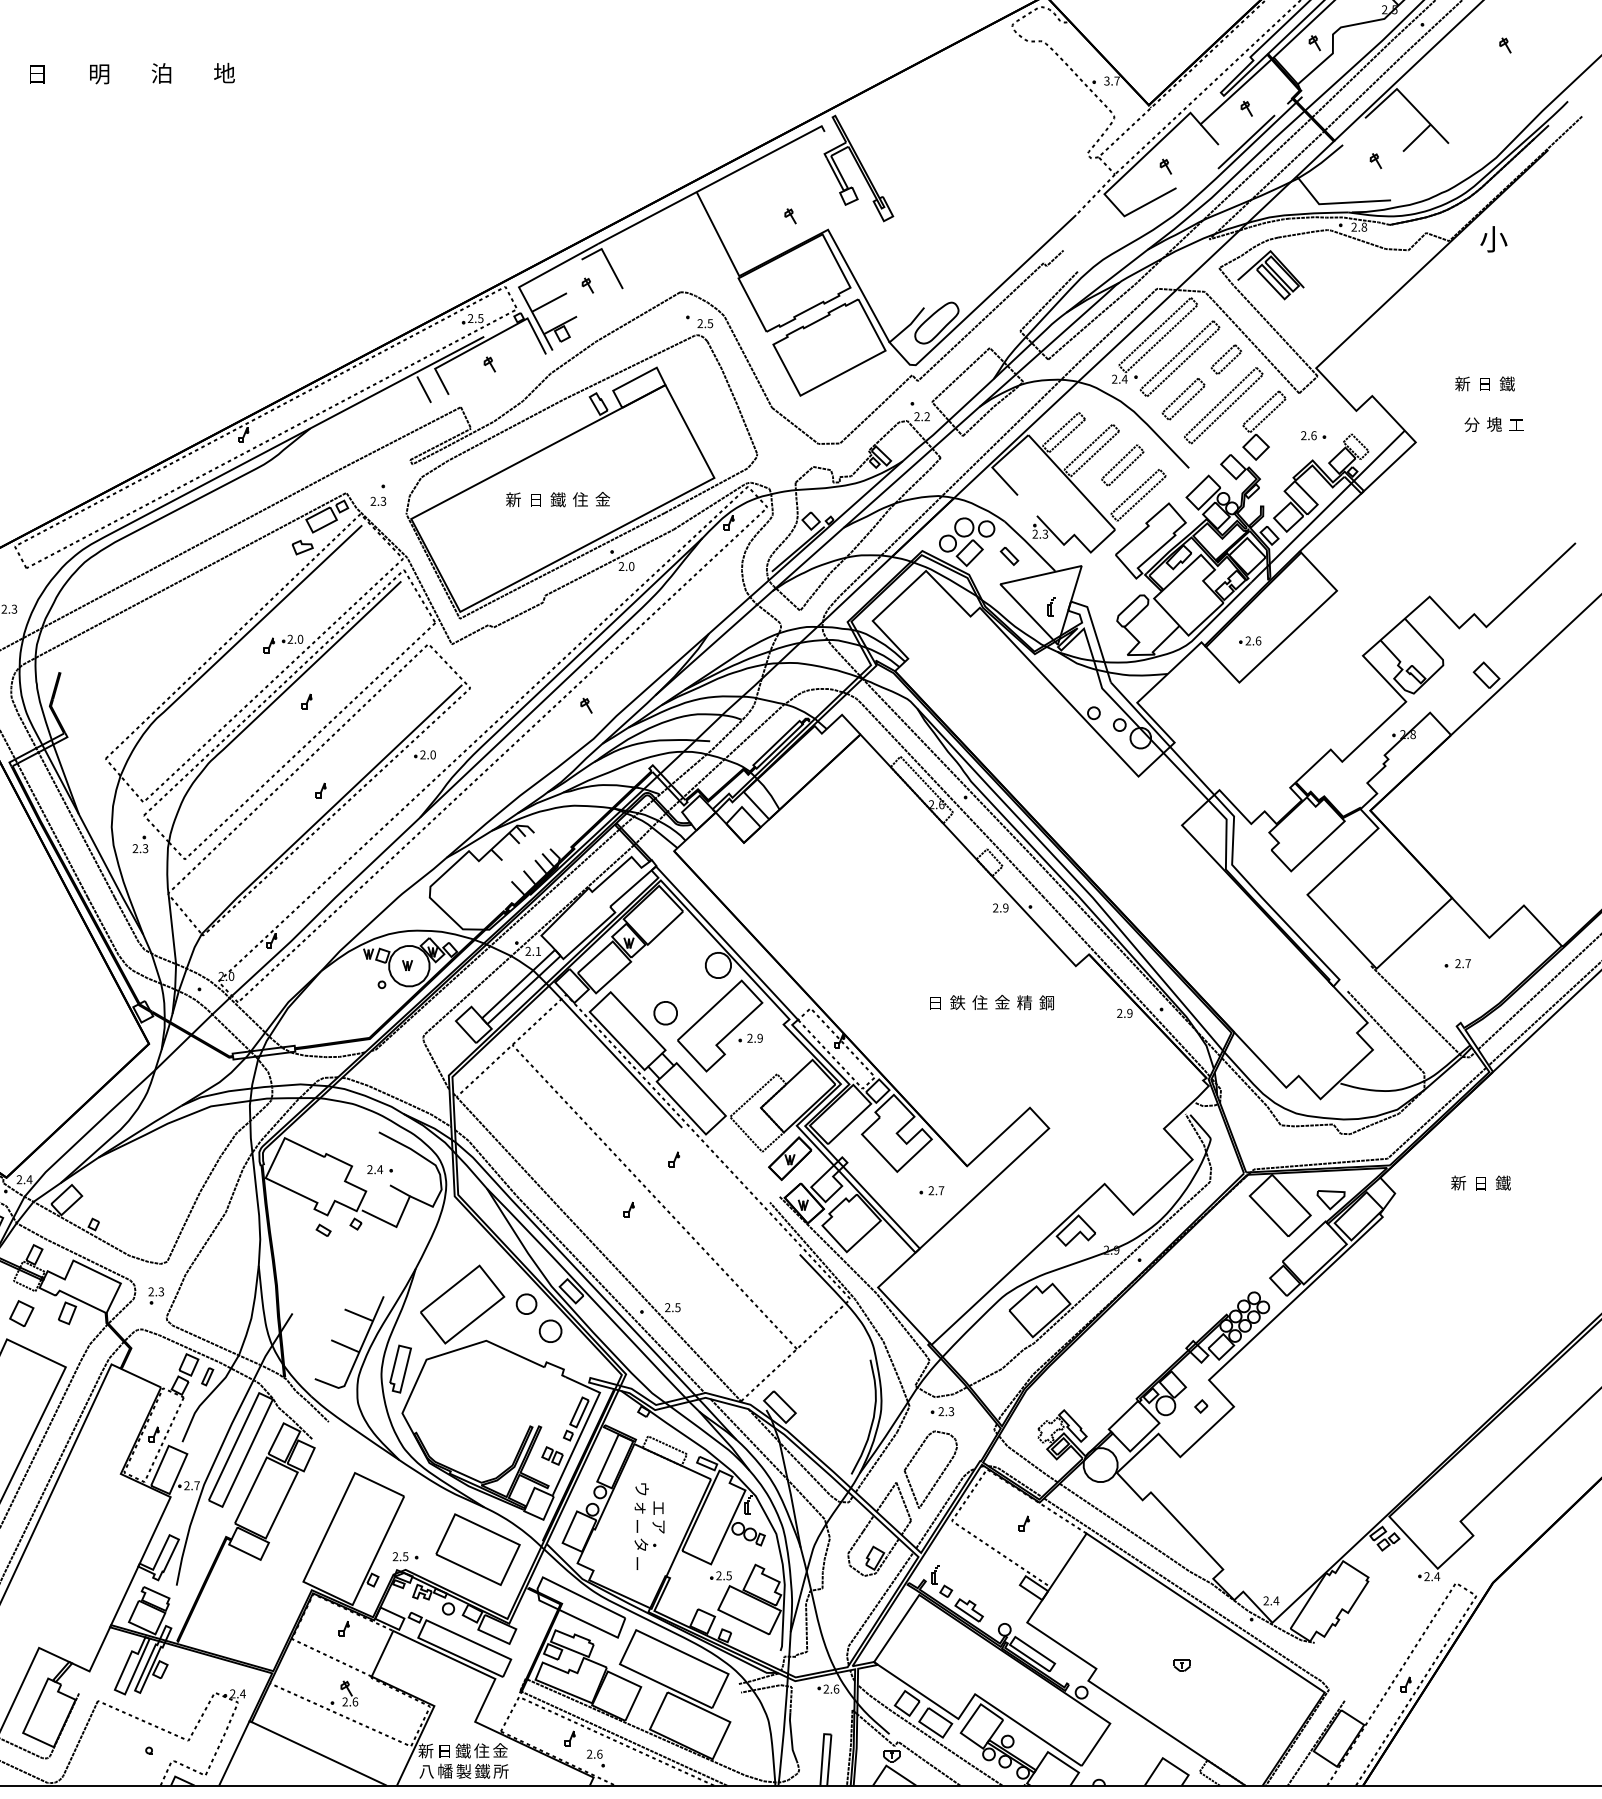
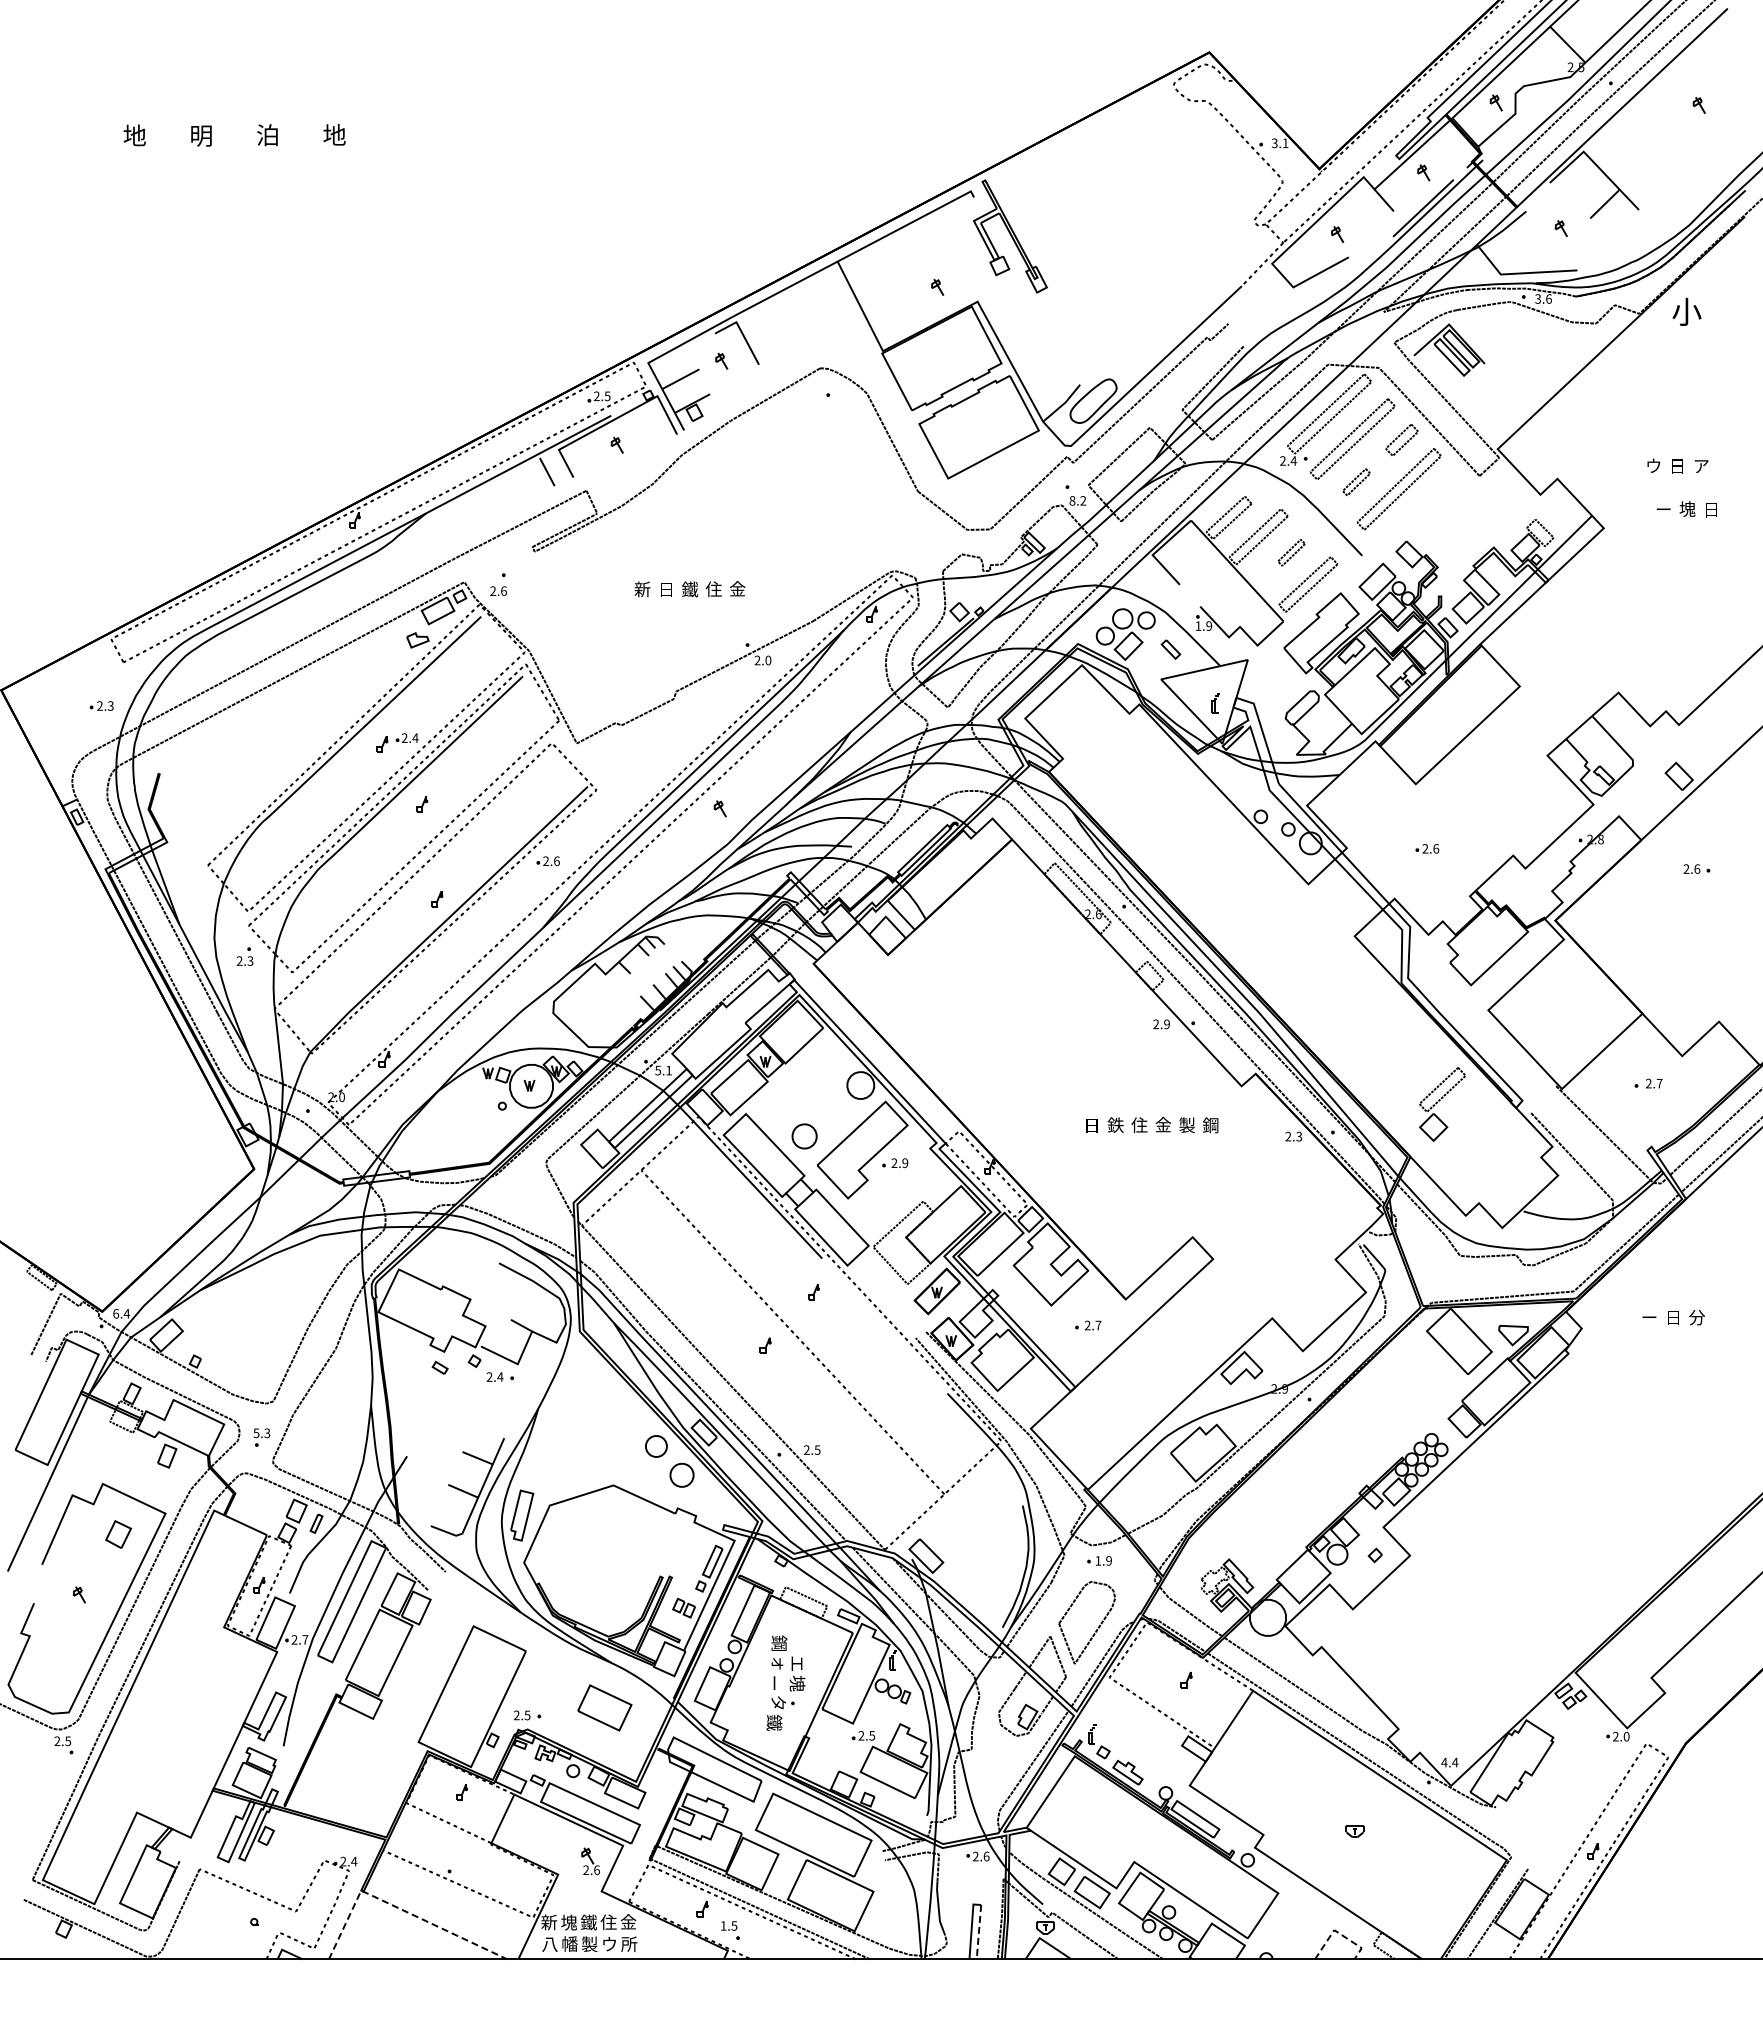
text: (36, 73) -> (134, 135), 日 -> 地
text: (1117, 81) -> (1285, 143), 3.7 -> 3.1
text: (1359, 226) -> (1543, 298), 2.8 -> 3.6
text: (1462, 383) -> (1653, 465), 新 -> ウ
text: (1507, 383) -> (1701, 465), 鐵 -> ア
part: (1183, 398) -> (1356, 481), size x0.6
text: (917, 416) -> (1072, 500), 2.2 -> 8.2
text: (1471, 424) -> (1663, 509), 分 -> ー
part: (1264, 425) -> (1442, 1104), moved
text: (1516, 425) -> (1711, 510), 工 -> 日
part: (1313, 435) -> (1696, 868), moved
part: (1122, 465) -> (1291, 552), size x0.6
part: (581, 468) -> (714, 556), removed
text: (383, 500) -> (503, 590), 2.3 -> 2.6
text: (1040, 533) -> (1203, 625), 2.3 -> 1.9
text: (300, 638) -> (415, 737), 2.0 -> 2.4
part: (1250, 640) -> (1427, 848), moved
text: (432, 754) -> (556, 860), 2.0 -> 2.6
text: (528, 951) -> (658, 1070), 2.1 -> 5.1
text: (1025, 1002) -> (1187, 1125), 精 -> 製
text: (1130, 1013) -> (1299, 1136), 2.9 -> 2.3
part: (379, 1169) -> (499, 1376), moved
text: (19, 1179) -> (116, 1313), 2.4 -> 6.4
text: (1458, 1183) -> (1649, 1317), 新 -> ー
text: (1503, 1183) -> (1697, 1317), 鐵 -> 分
text: (151, 1292) -> (256, 1433), 2.3 -> 5.3
part: (462, 1304) -> (588, 1446), removed
part: (21, 1313) -> (118, 1534), moved
text: (946, 1411) -> (1103, 1560), 2.3 -> 1.9
text: (642, 1488) -> (779, 1642), ウ -> 鋼
text: (659, 1526) -> (797, 1683), ア -> 塊
part: (477, 1549) -> (604, 1707), size x0.6
text: (637, 1563) -> (774, 1722), ー -> 鐵
text: (1437, 1576) -> (1626, 1736), 2.4 -> 2.0
text: (1266, 1600) -> (1444, 1762), 2.4 -> 4.4
part: (349, 1693) -> (590, 1861), moved
line: (284, 1737) -> (398, 1908), solid -> dashed
text: (444, 1751) -> (568, 1922), 日 -> 塊
text: (594, 1753) -> (728, 1925), 2.6 -> 1.5
line: (828, 1760) -> (978, 1932), solid -> dashed
line: (1167, 1761) -> (1339, 1933), solid -> dashed
text: (482, 1771) -> (609, 1944), 鐵 -> ウ

